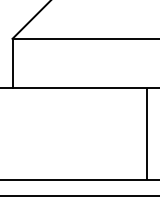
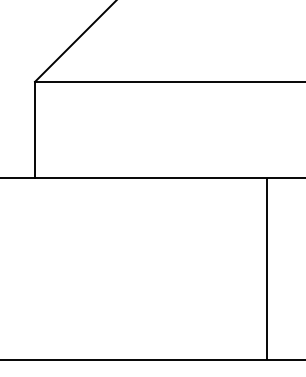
line: (147, 133) -> (267, 268), moved

